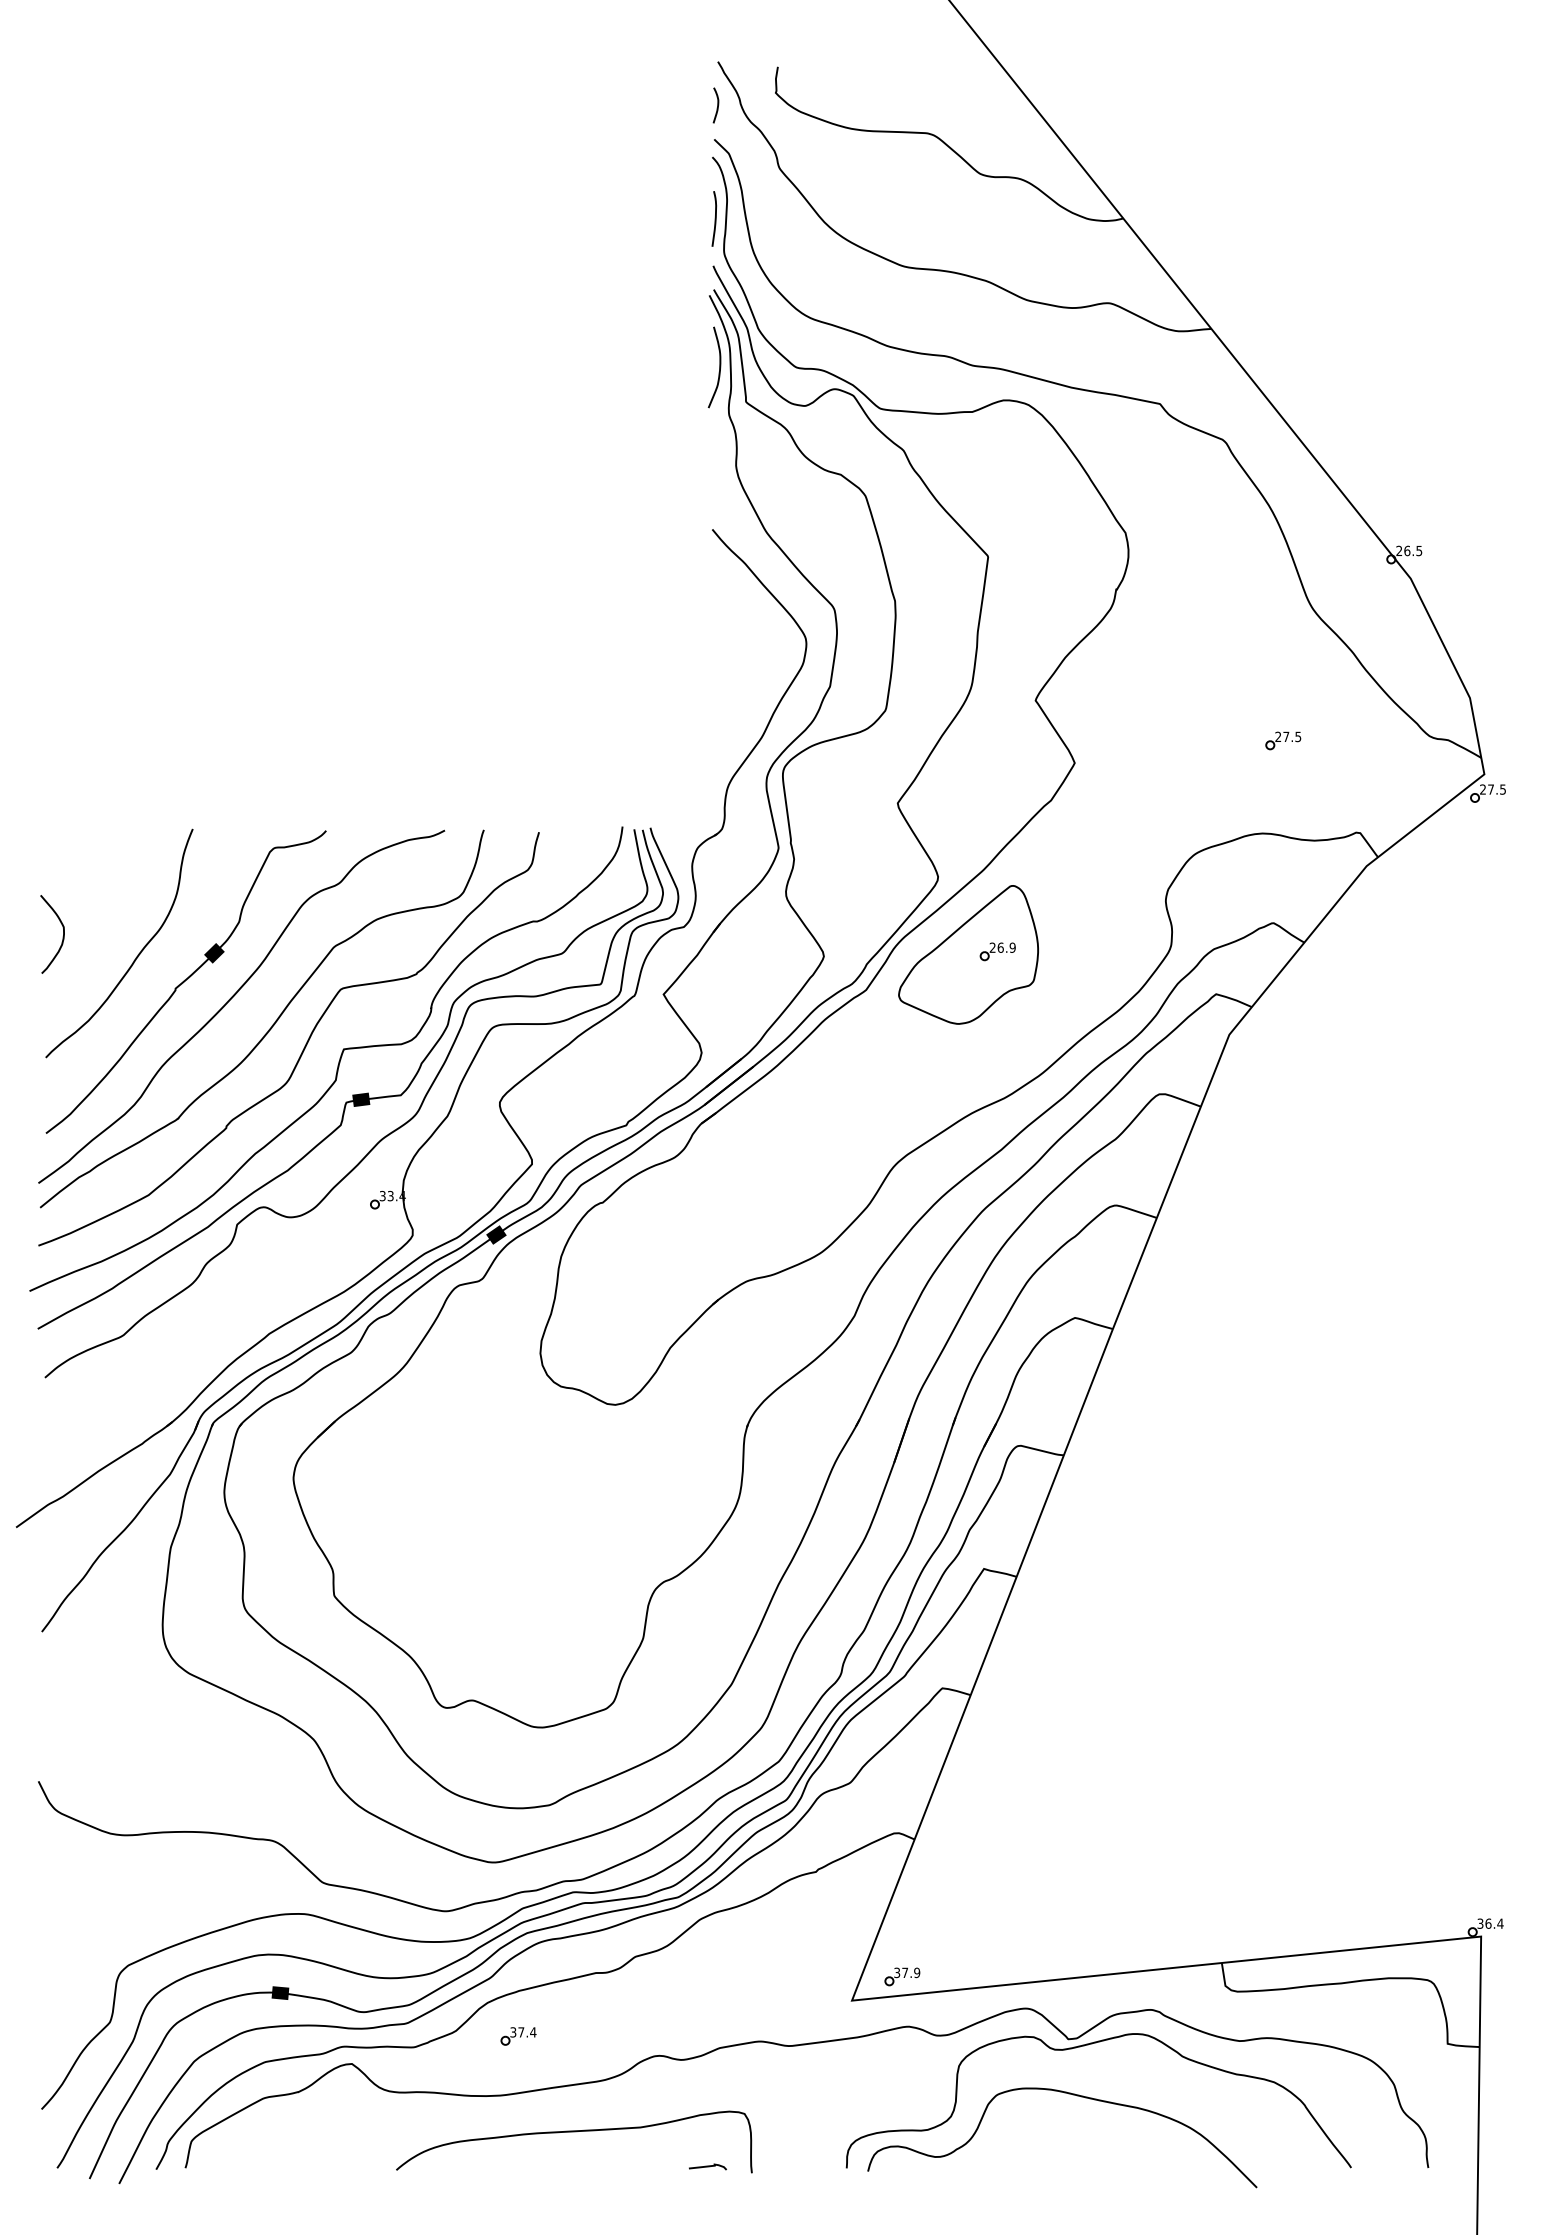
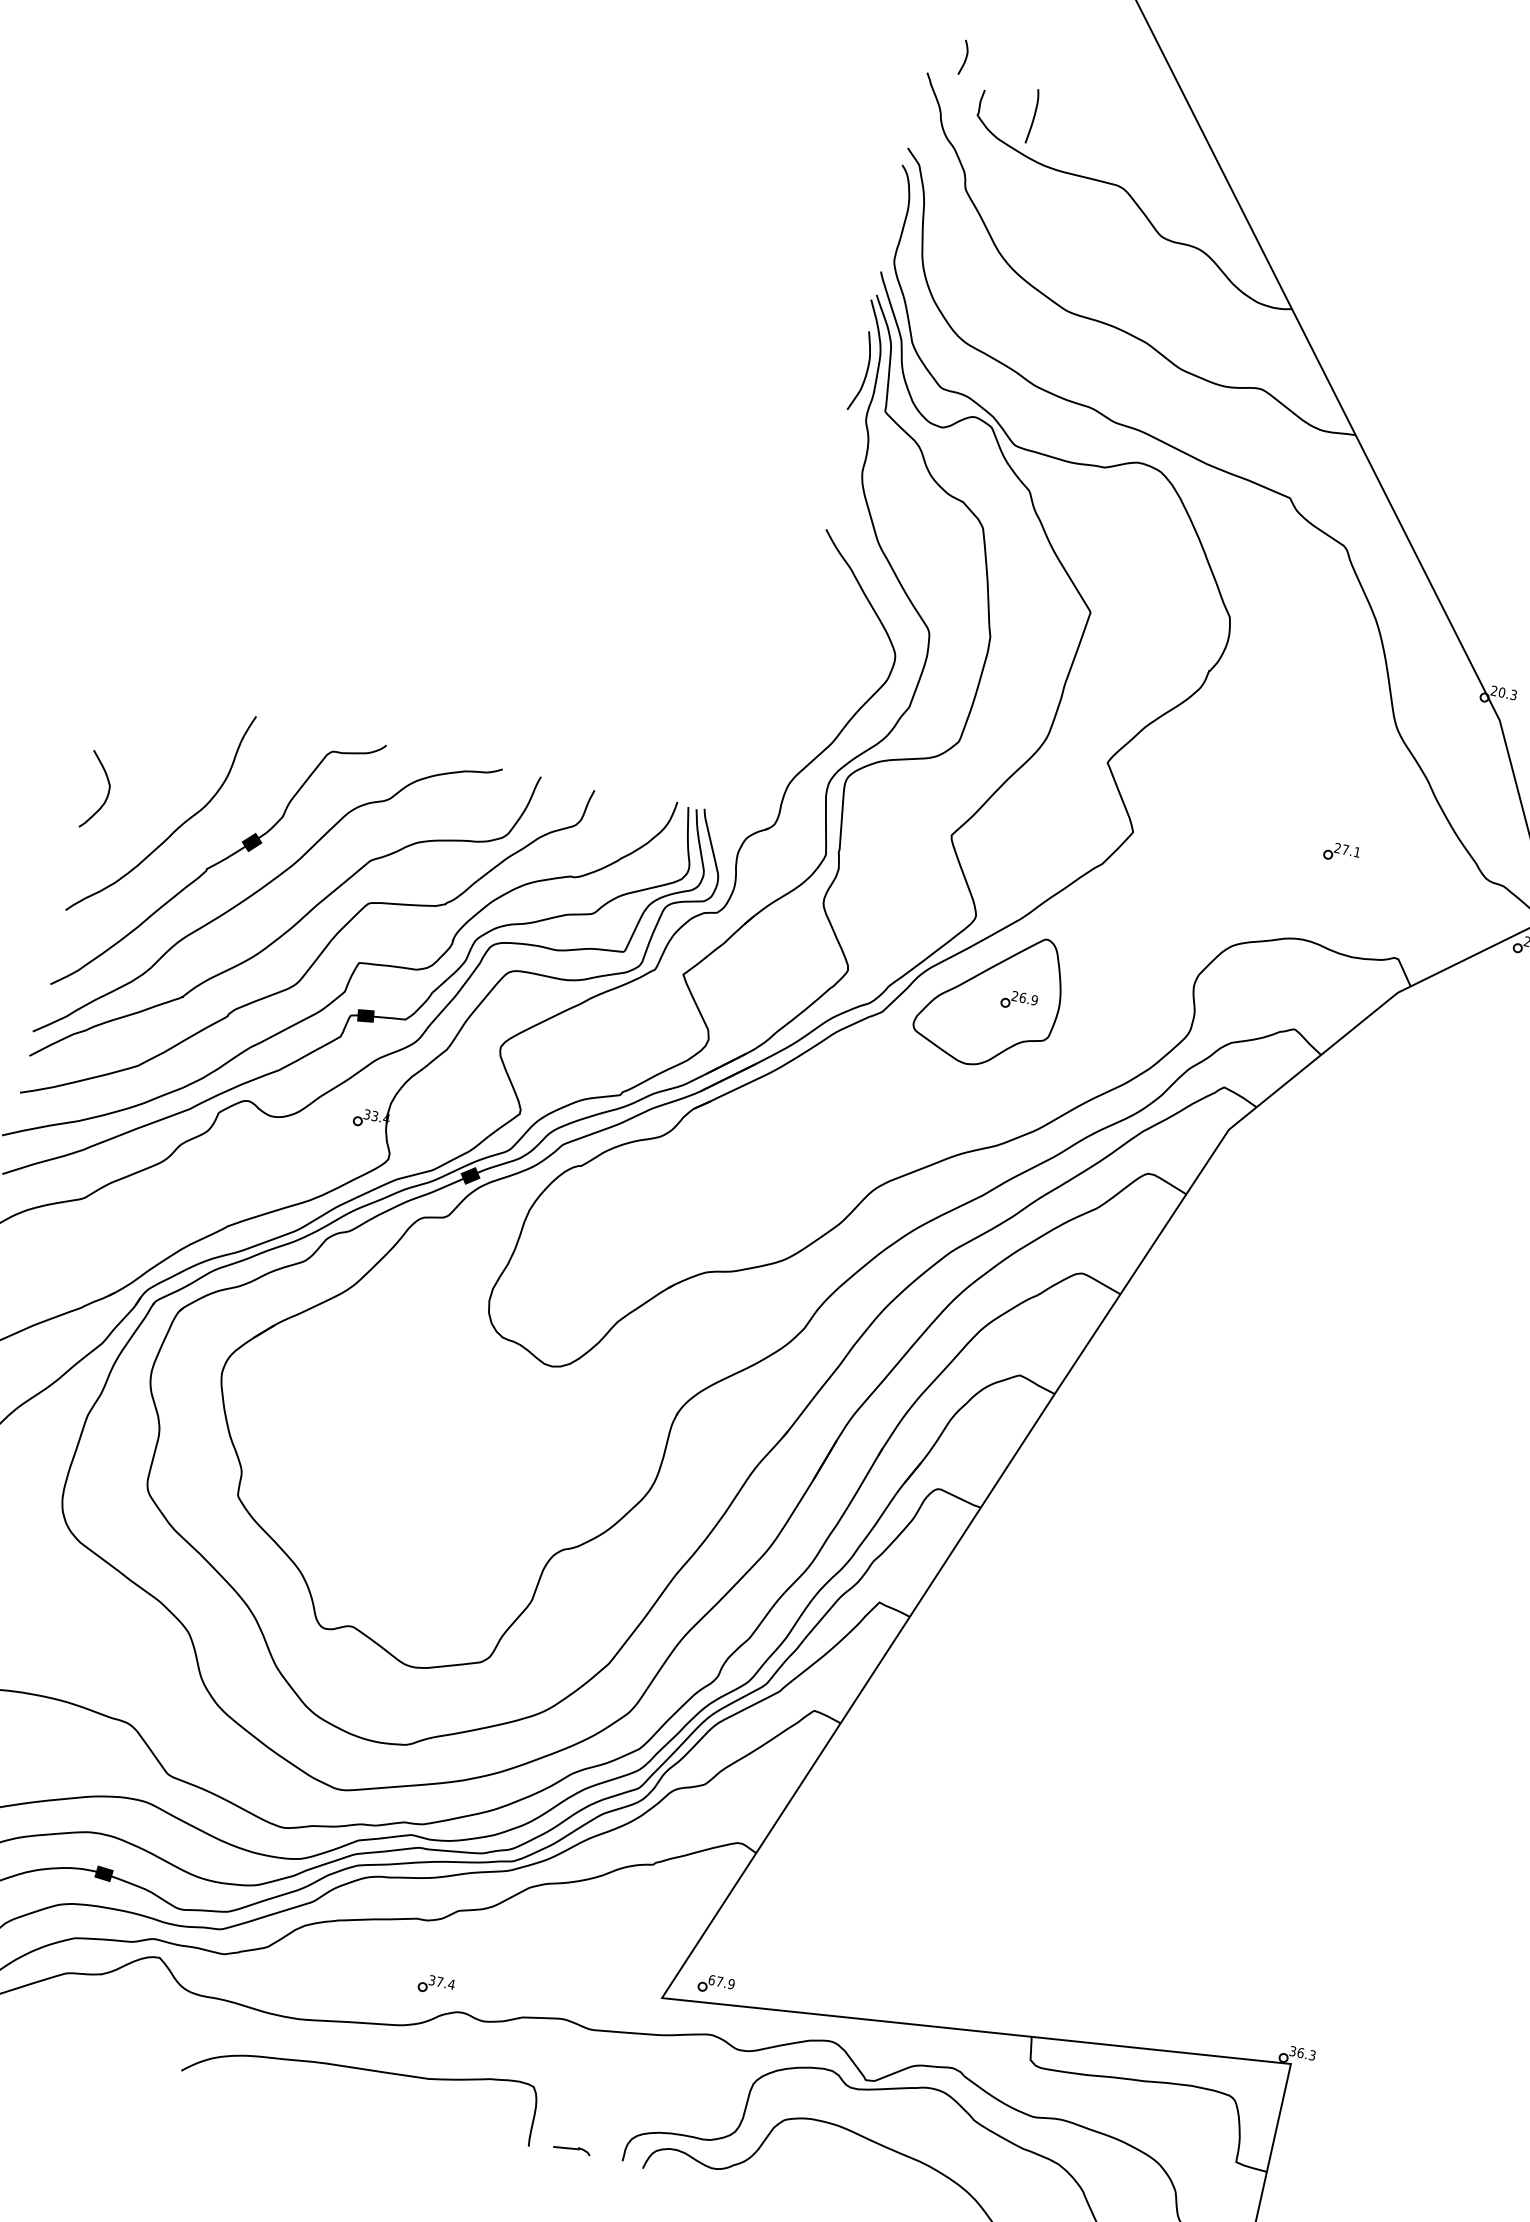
curve: (717, 105) -> (965, 58), moved
curve: (714, 218) -> (1033, 116), moved
text: (1413, 550) -> (1508, 693), 26.5 -> 20.3
text: (1298, 736) -> (1357, 851), 27.5 -> 27.1
text: (1500, 1923) -> (1312, 2055), 36.4 -> 36.3
text: (897, 1972) -> (712, 1979), 37.9 -> 67.9
part: (518, 2036) -> (436, 1985), moved
curve: (707, 2166) -> (571, 2148), moved

